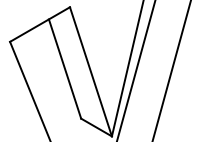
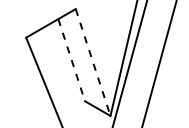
line: (64, 69) -> (71, 60), solid -> dashed
line: (91, 71) -> (93, 62), solid -> dashed

